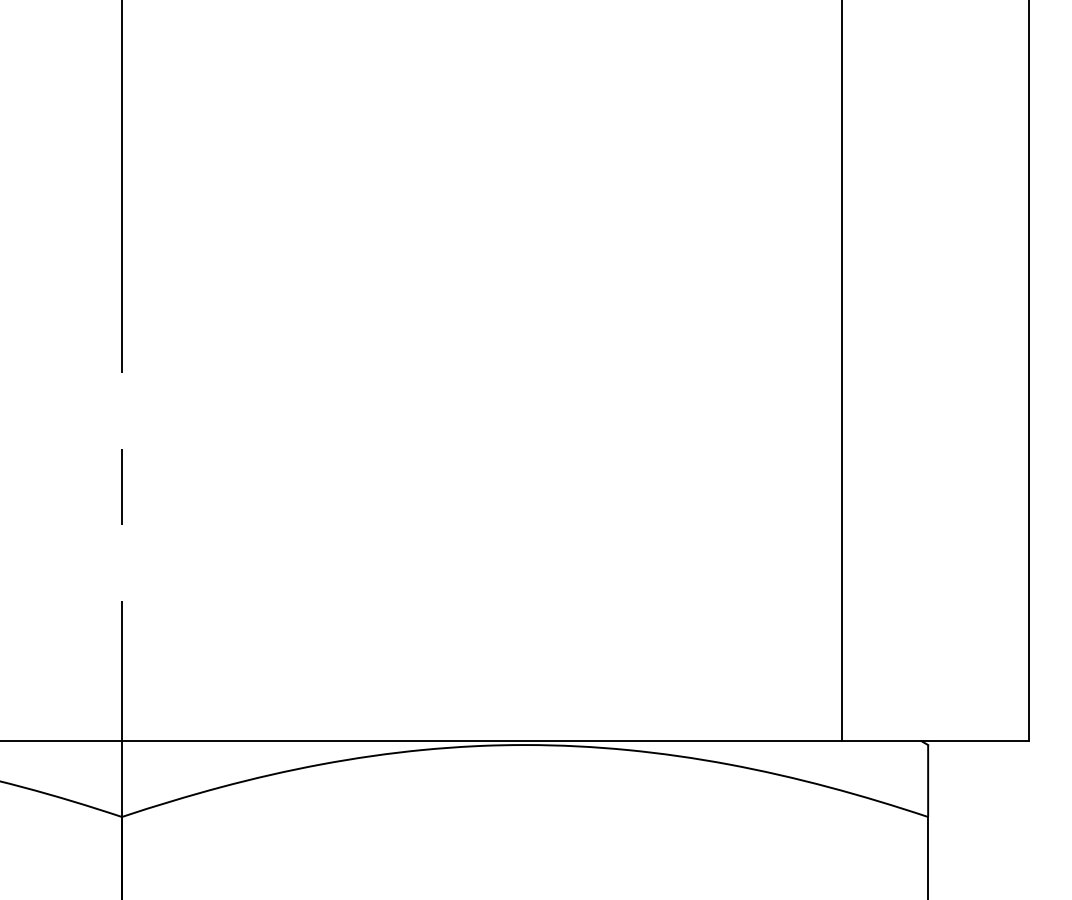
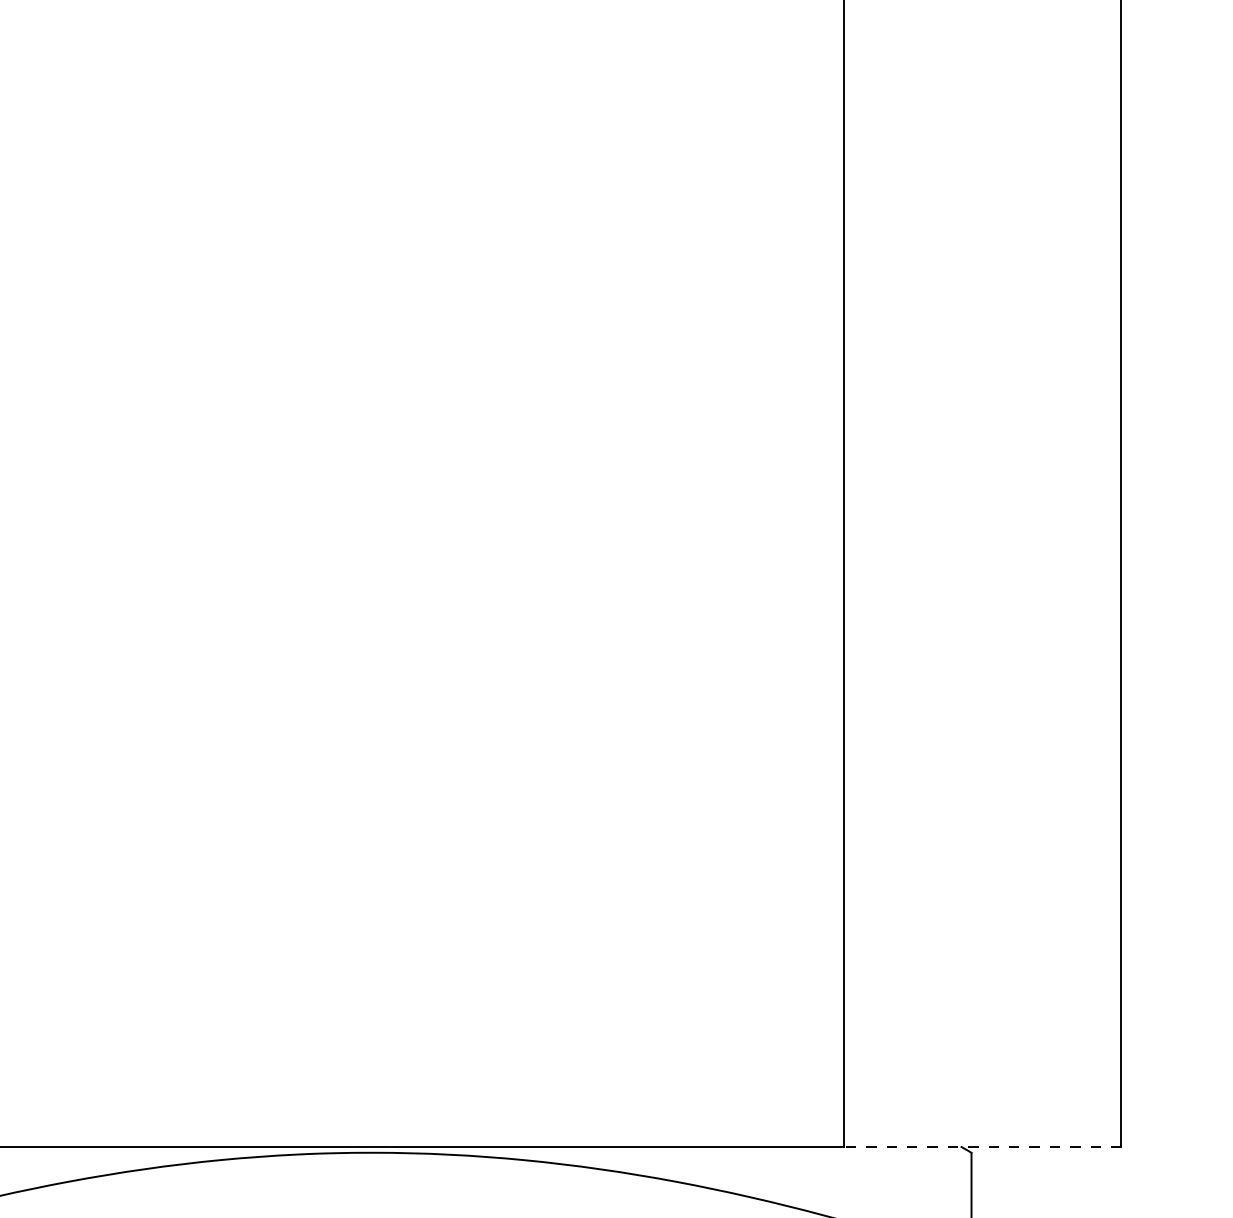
line: (935, 741) -> (982, 1147), solid -> dashed

